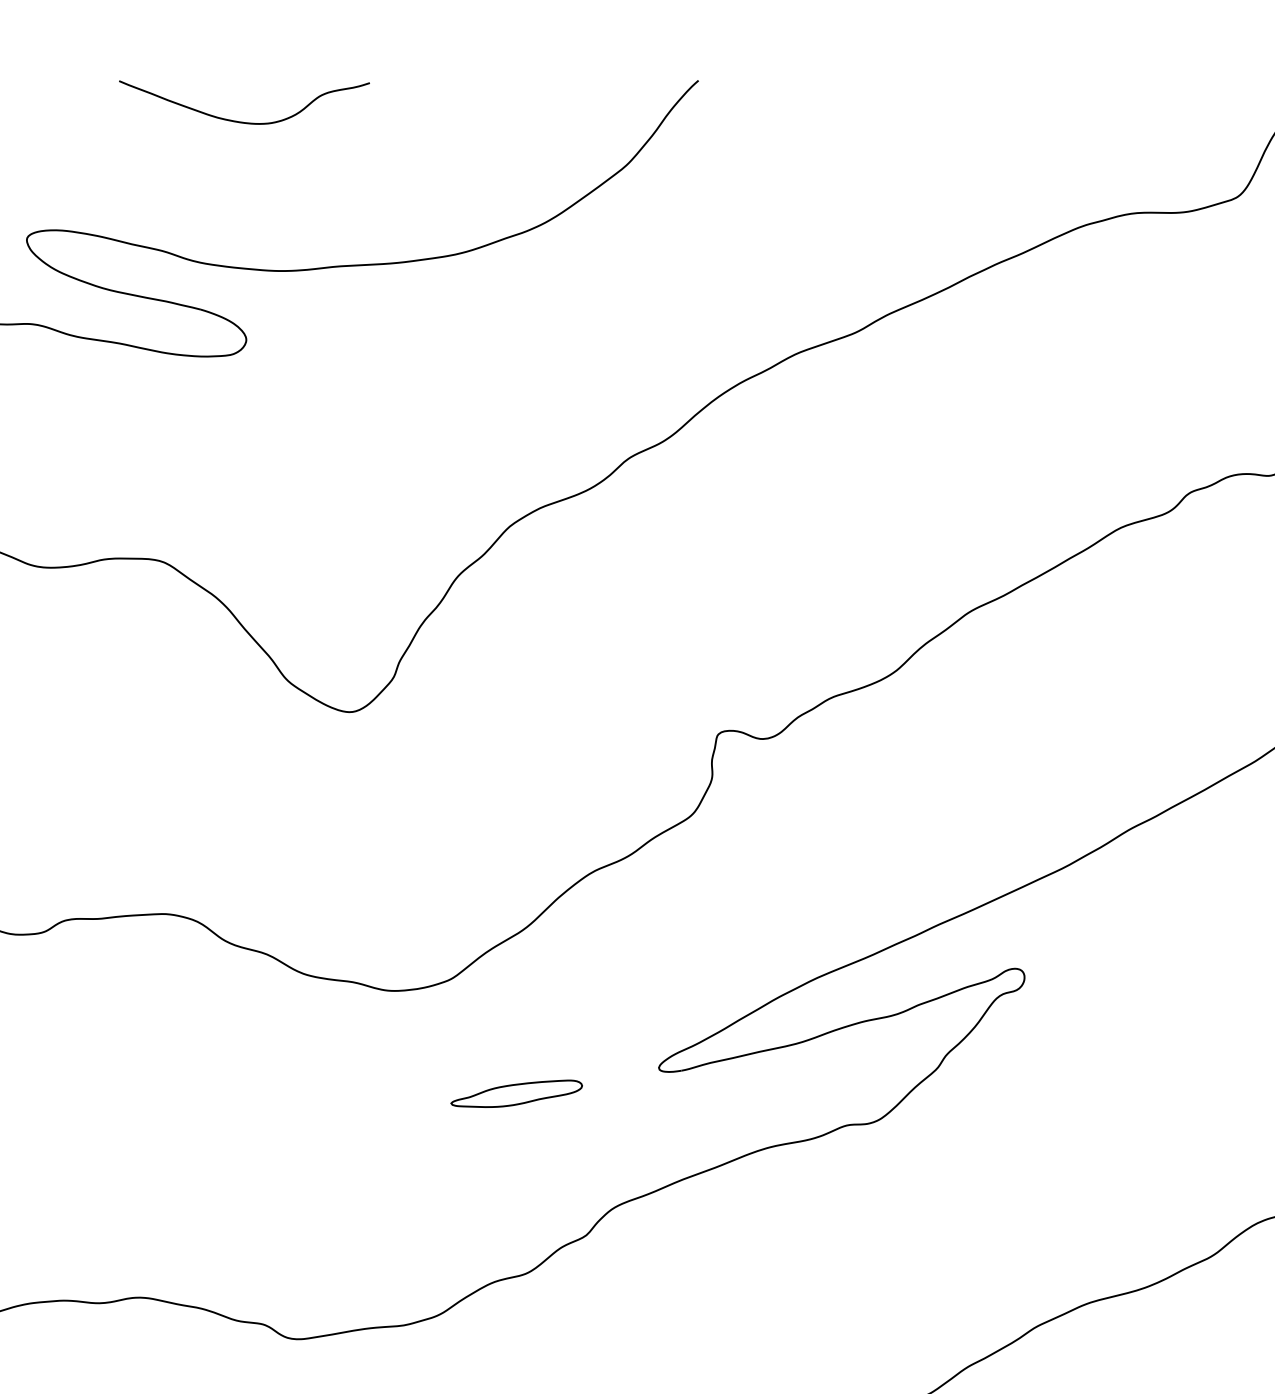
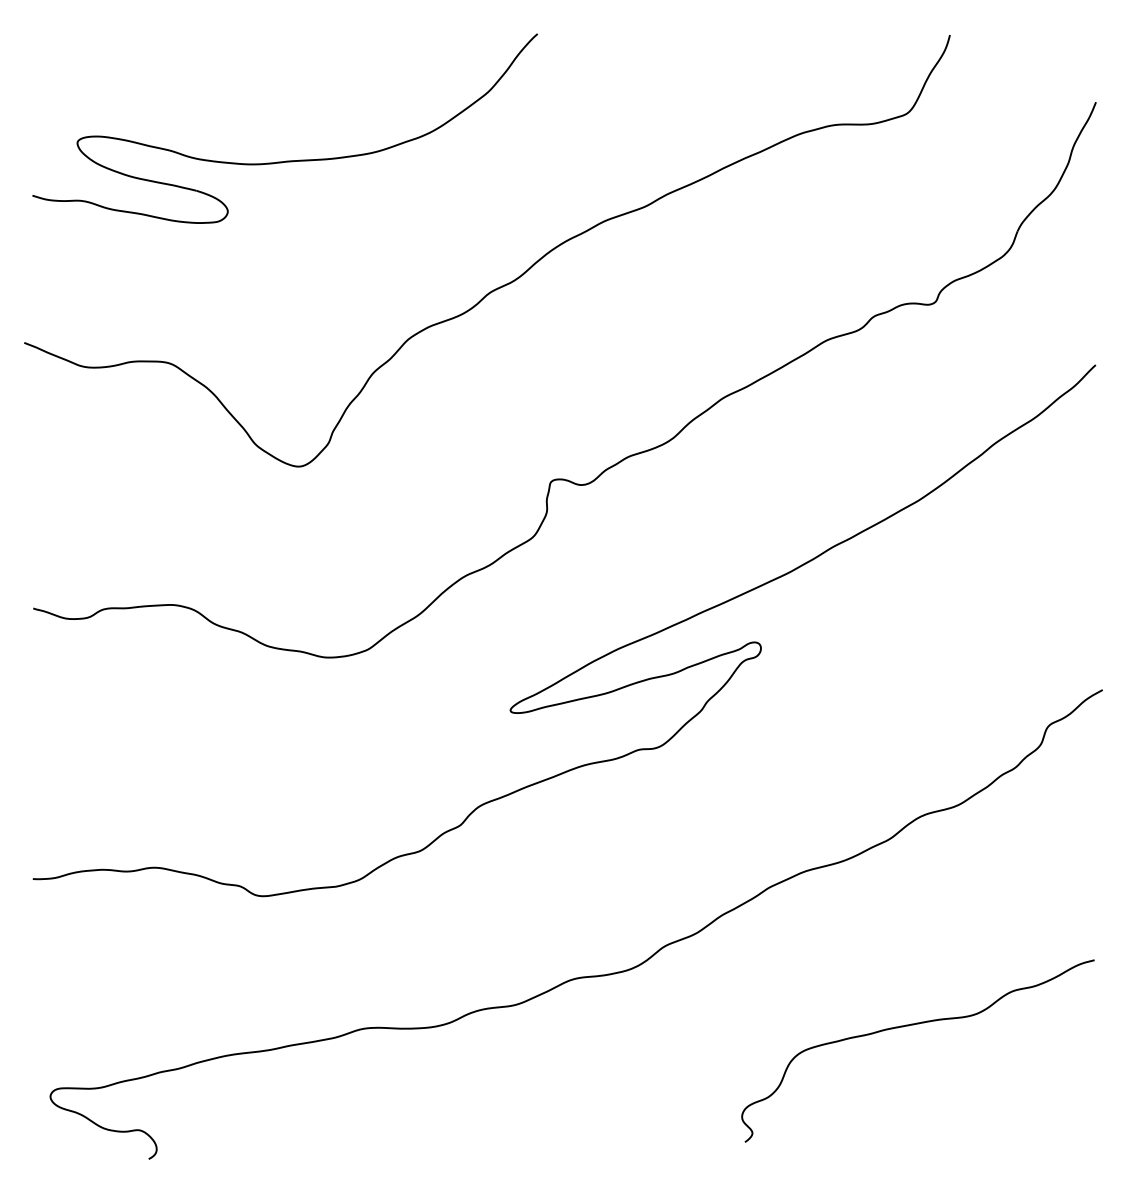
curve: (242, 120) -> (225, 61), removed
part: (515, 1094) -> (412, 728), removed

